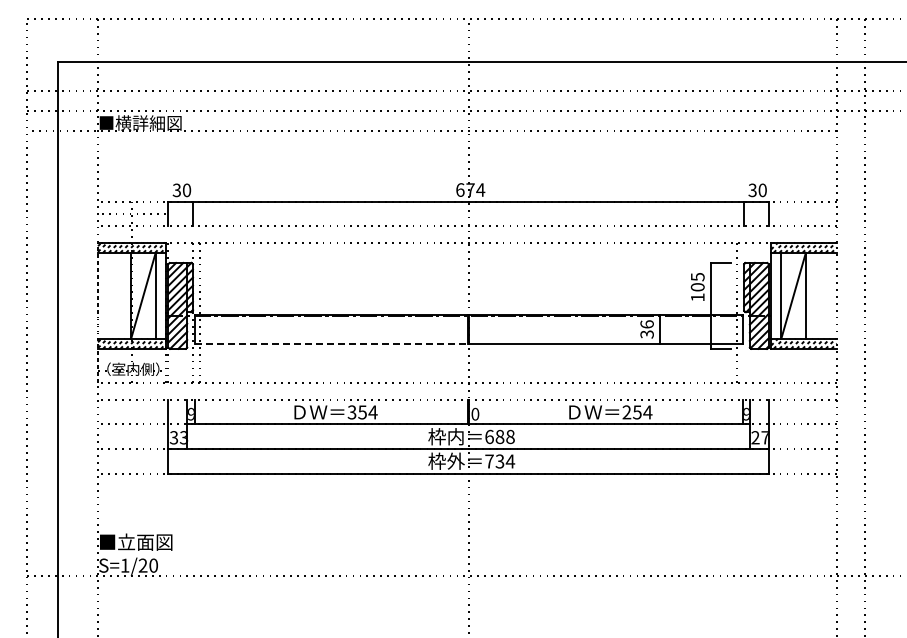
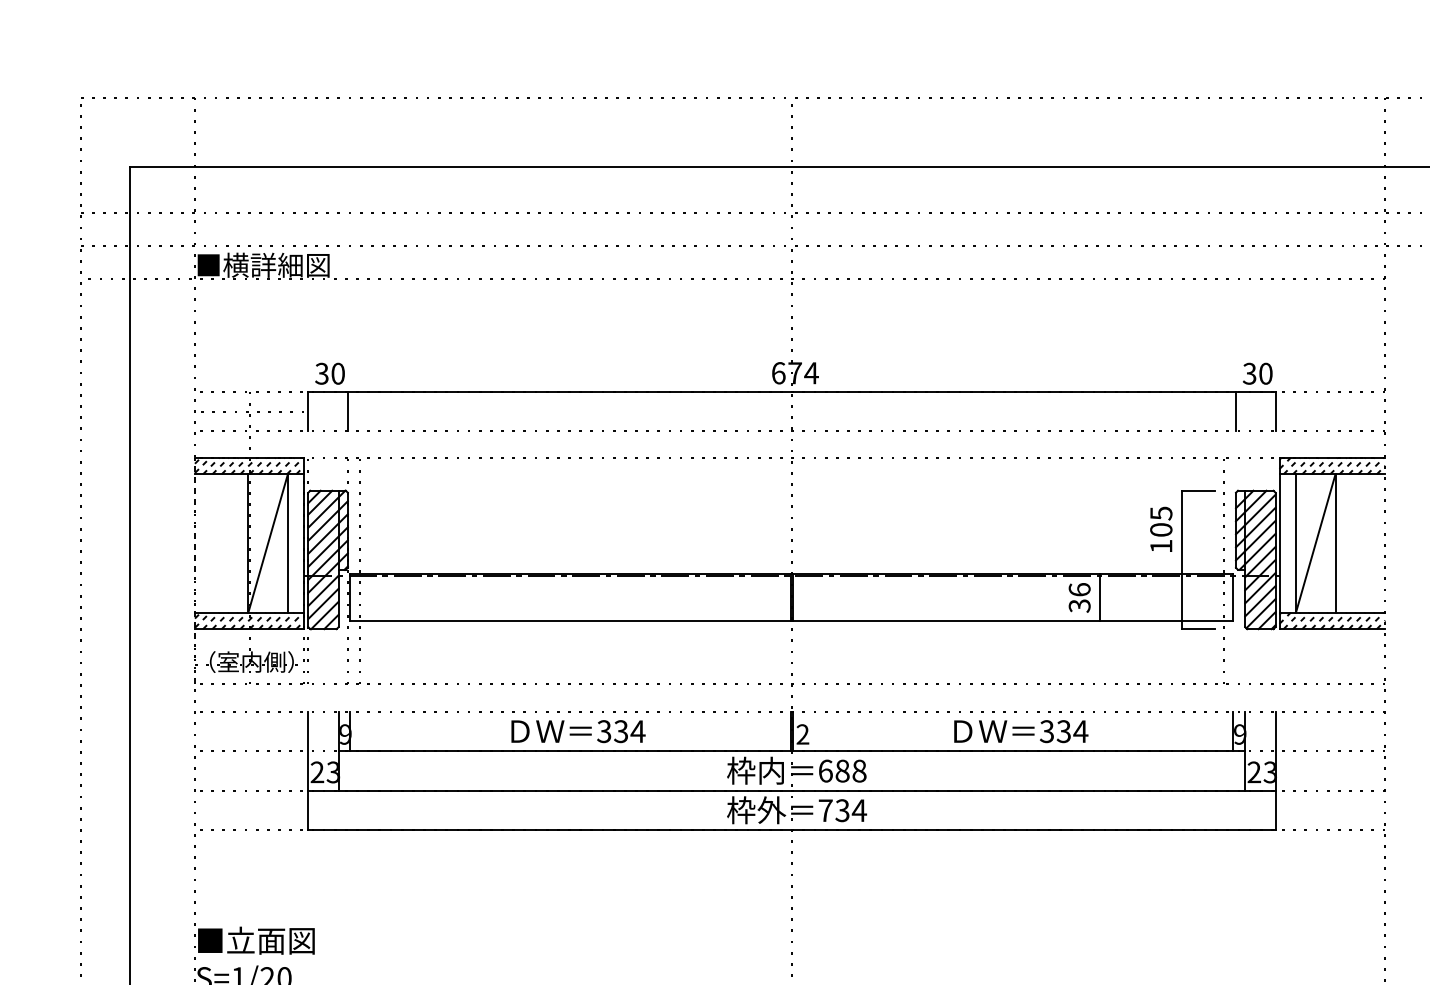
line: (331, 343) -> (571, 620), dashed -> solid
text: (362, 411) -> (621, 730), 354 -> 334
text: (631, 412) -> (1054, 731), 254 -> 334
text: (475, 414) -> (803, 734), 0 -> 2
text: (173, 437) -> (316, 771), 33 -> 23
text: (764, 437) -> (1268, 771), 27 -> 23

